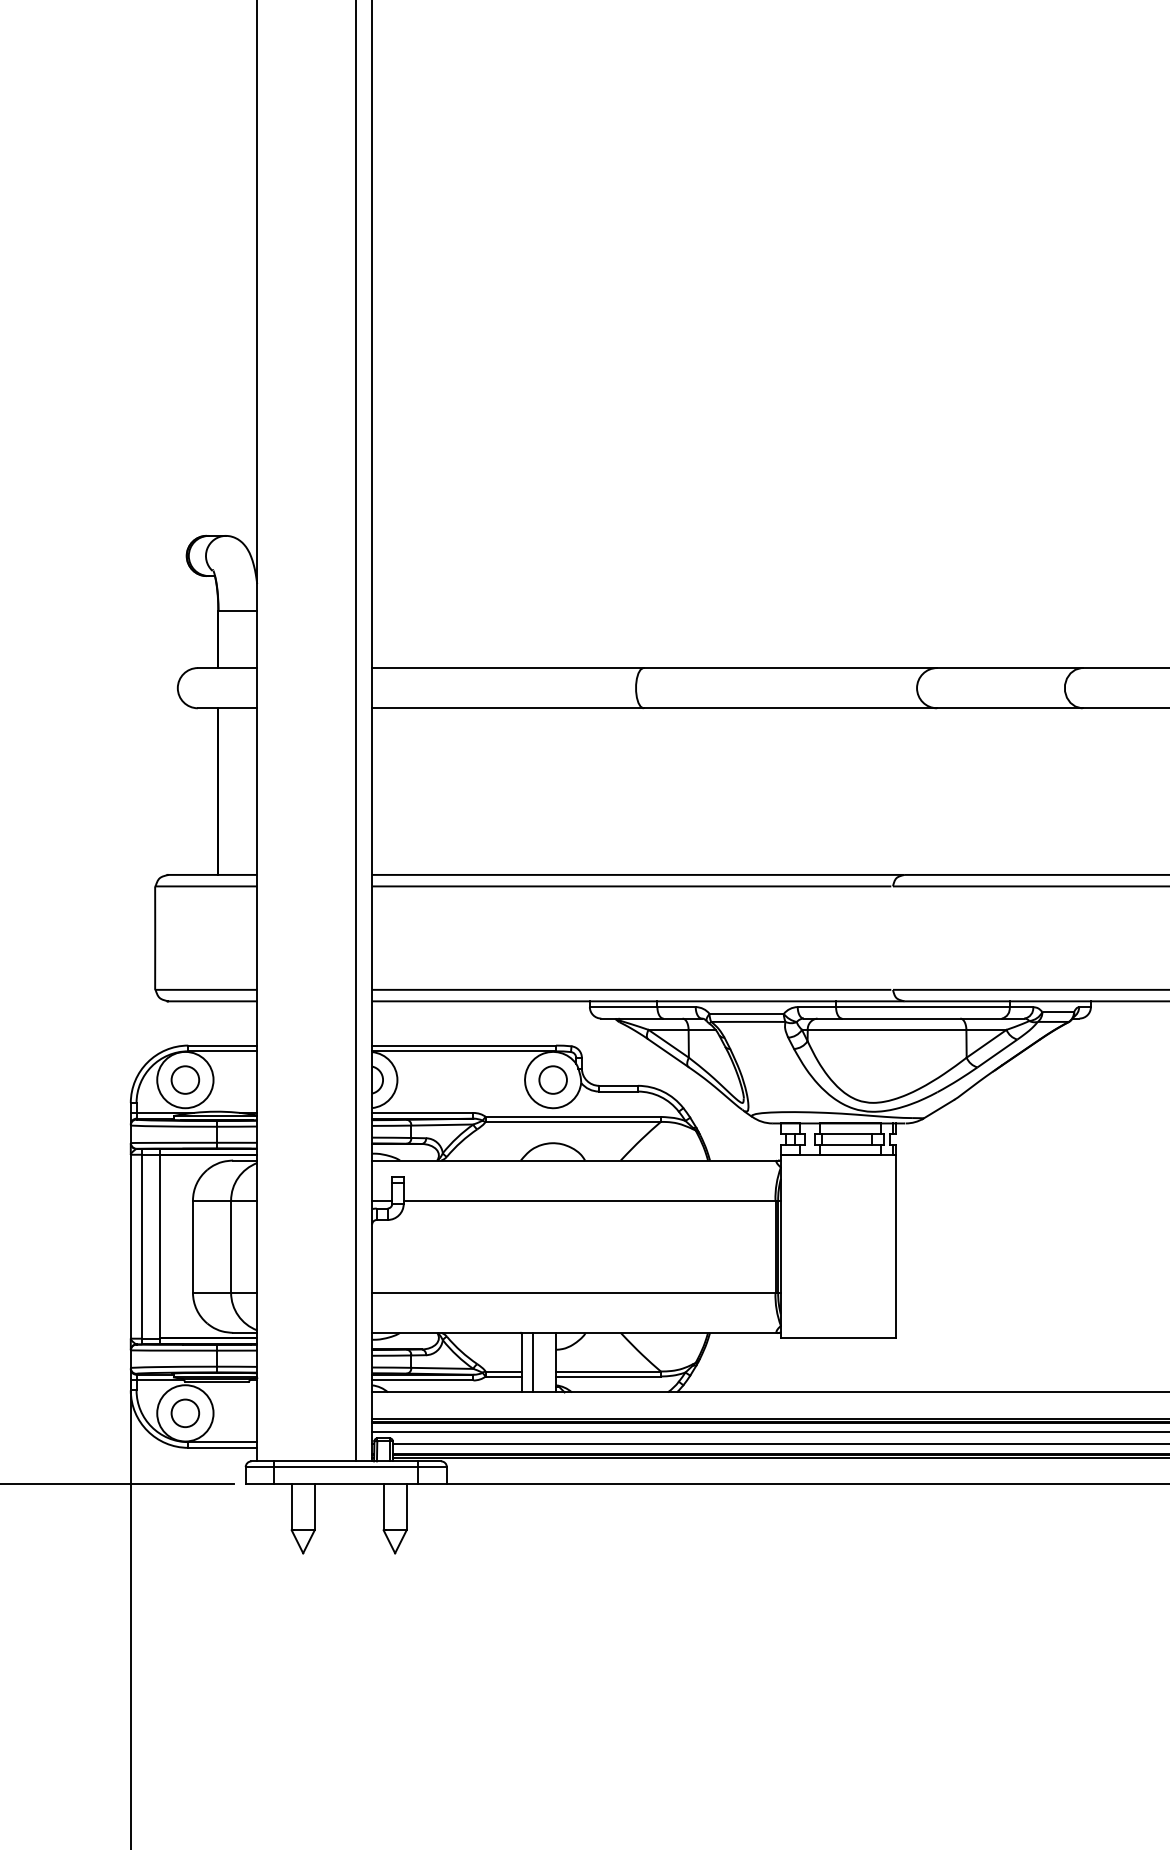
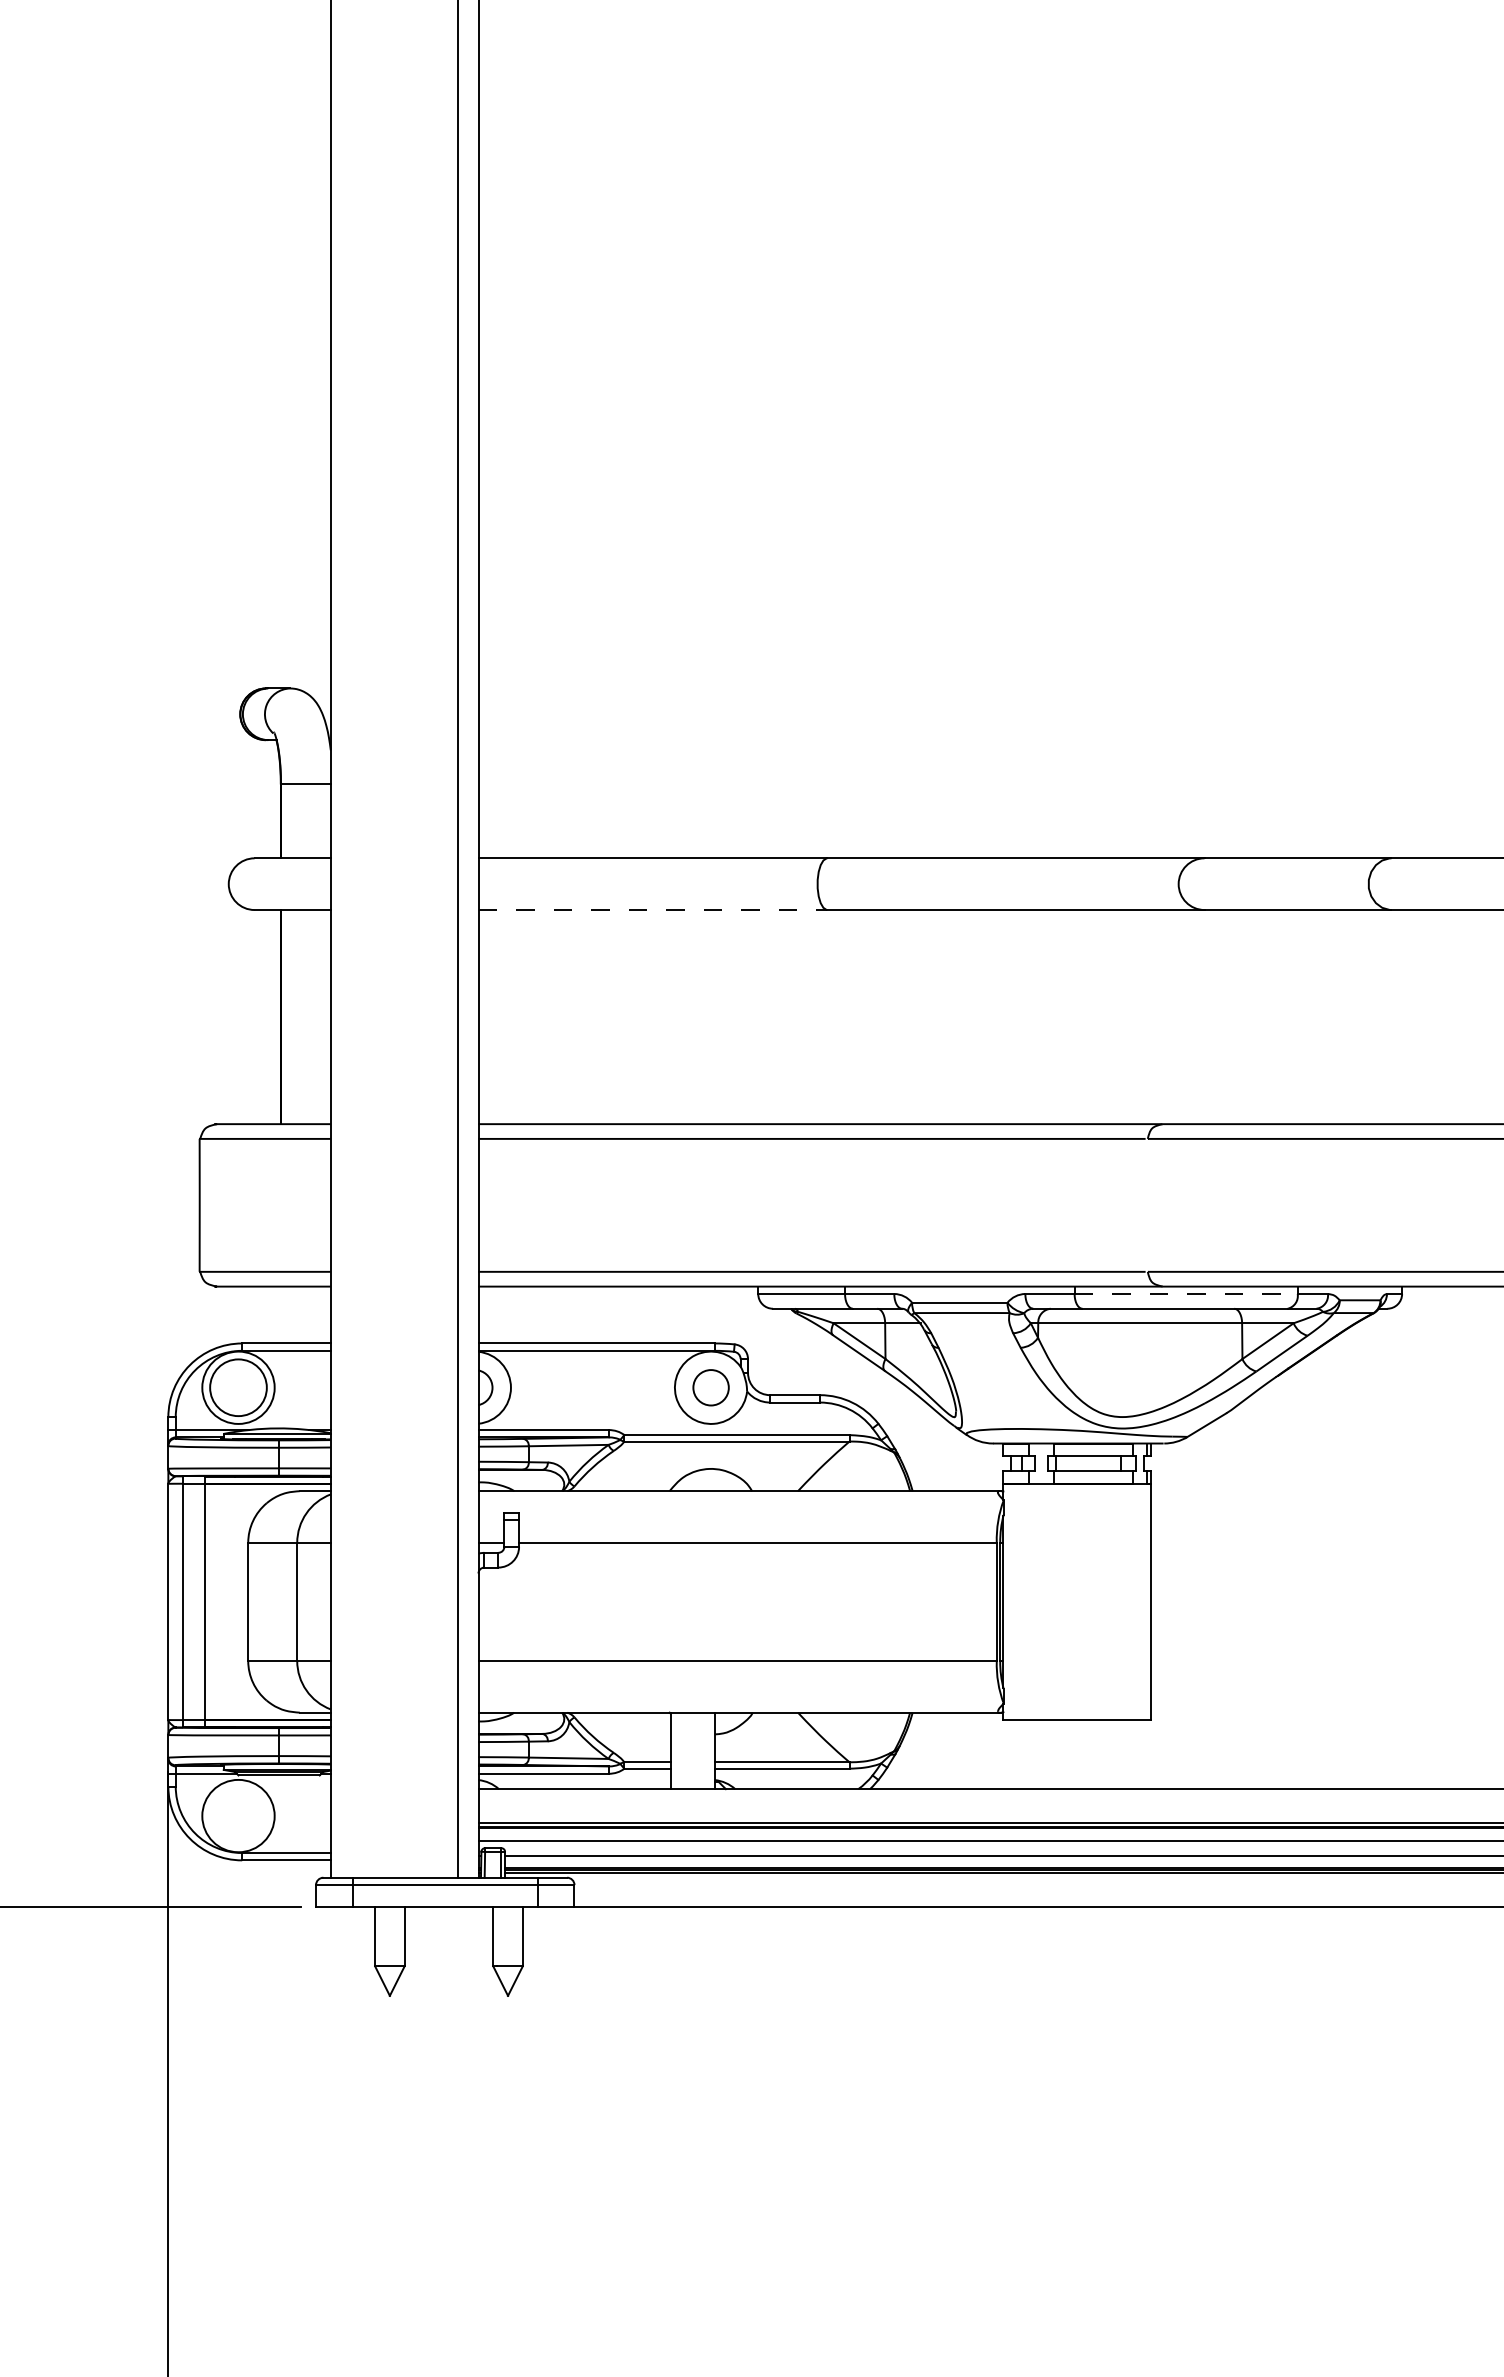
line: (508, 708) -> (653, 910), solid -> dashed
line: (923, 1006) -> (1186, 1293), solid -> dashed
circle: (185, 1079) -> (238, 1387), size x1.6
line: (533, 1362) -> (685, 1750), removed
circle: (185, 1412) -> (238, 1815), removed

